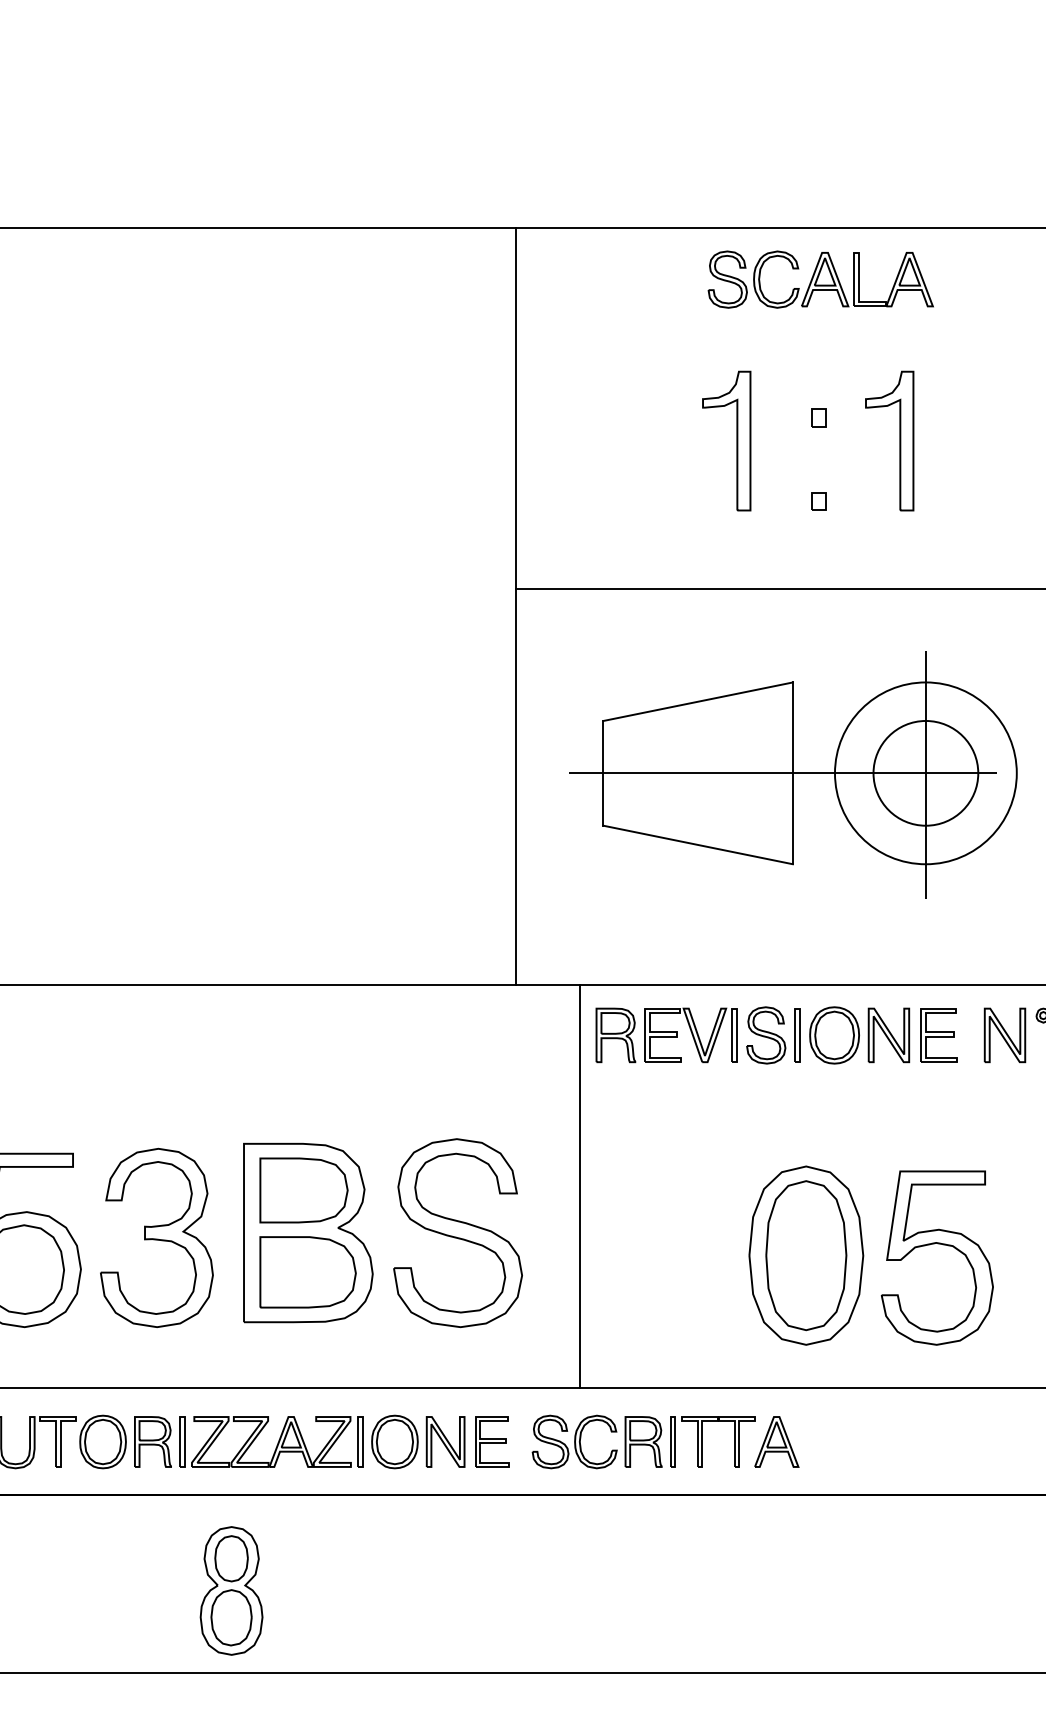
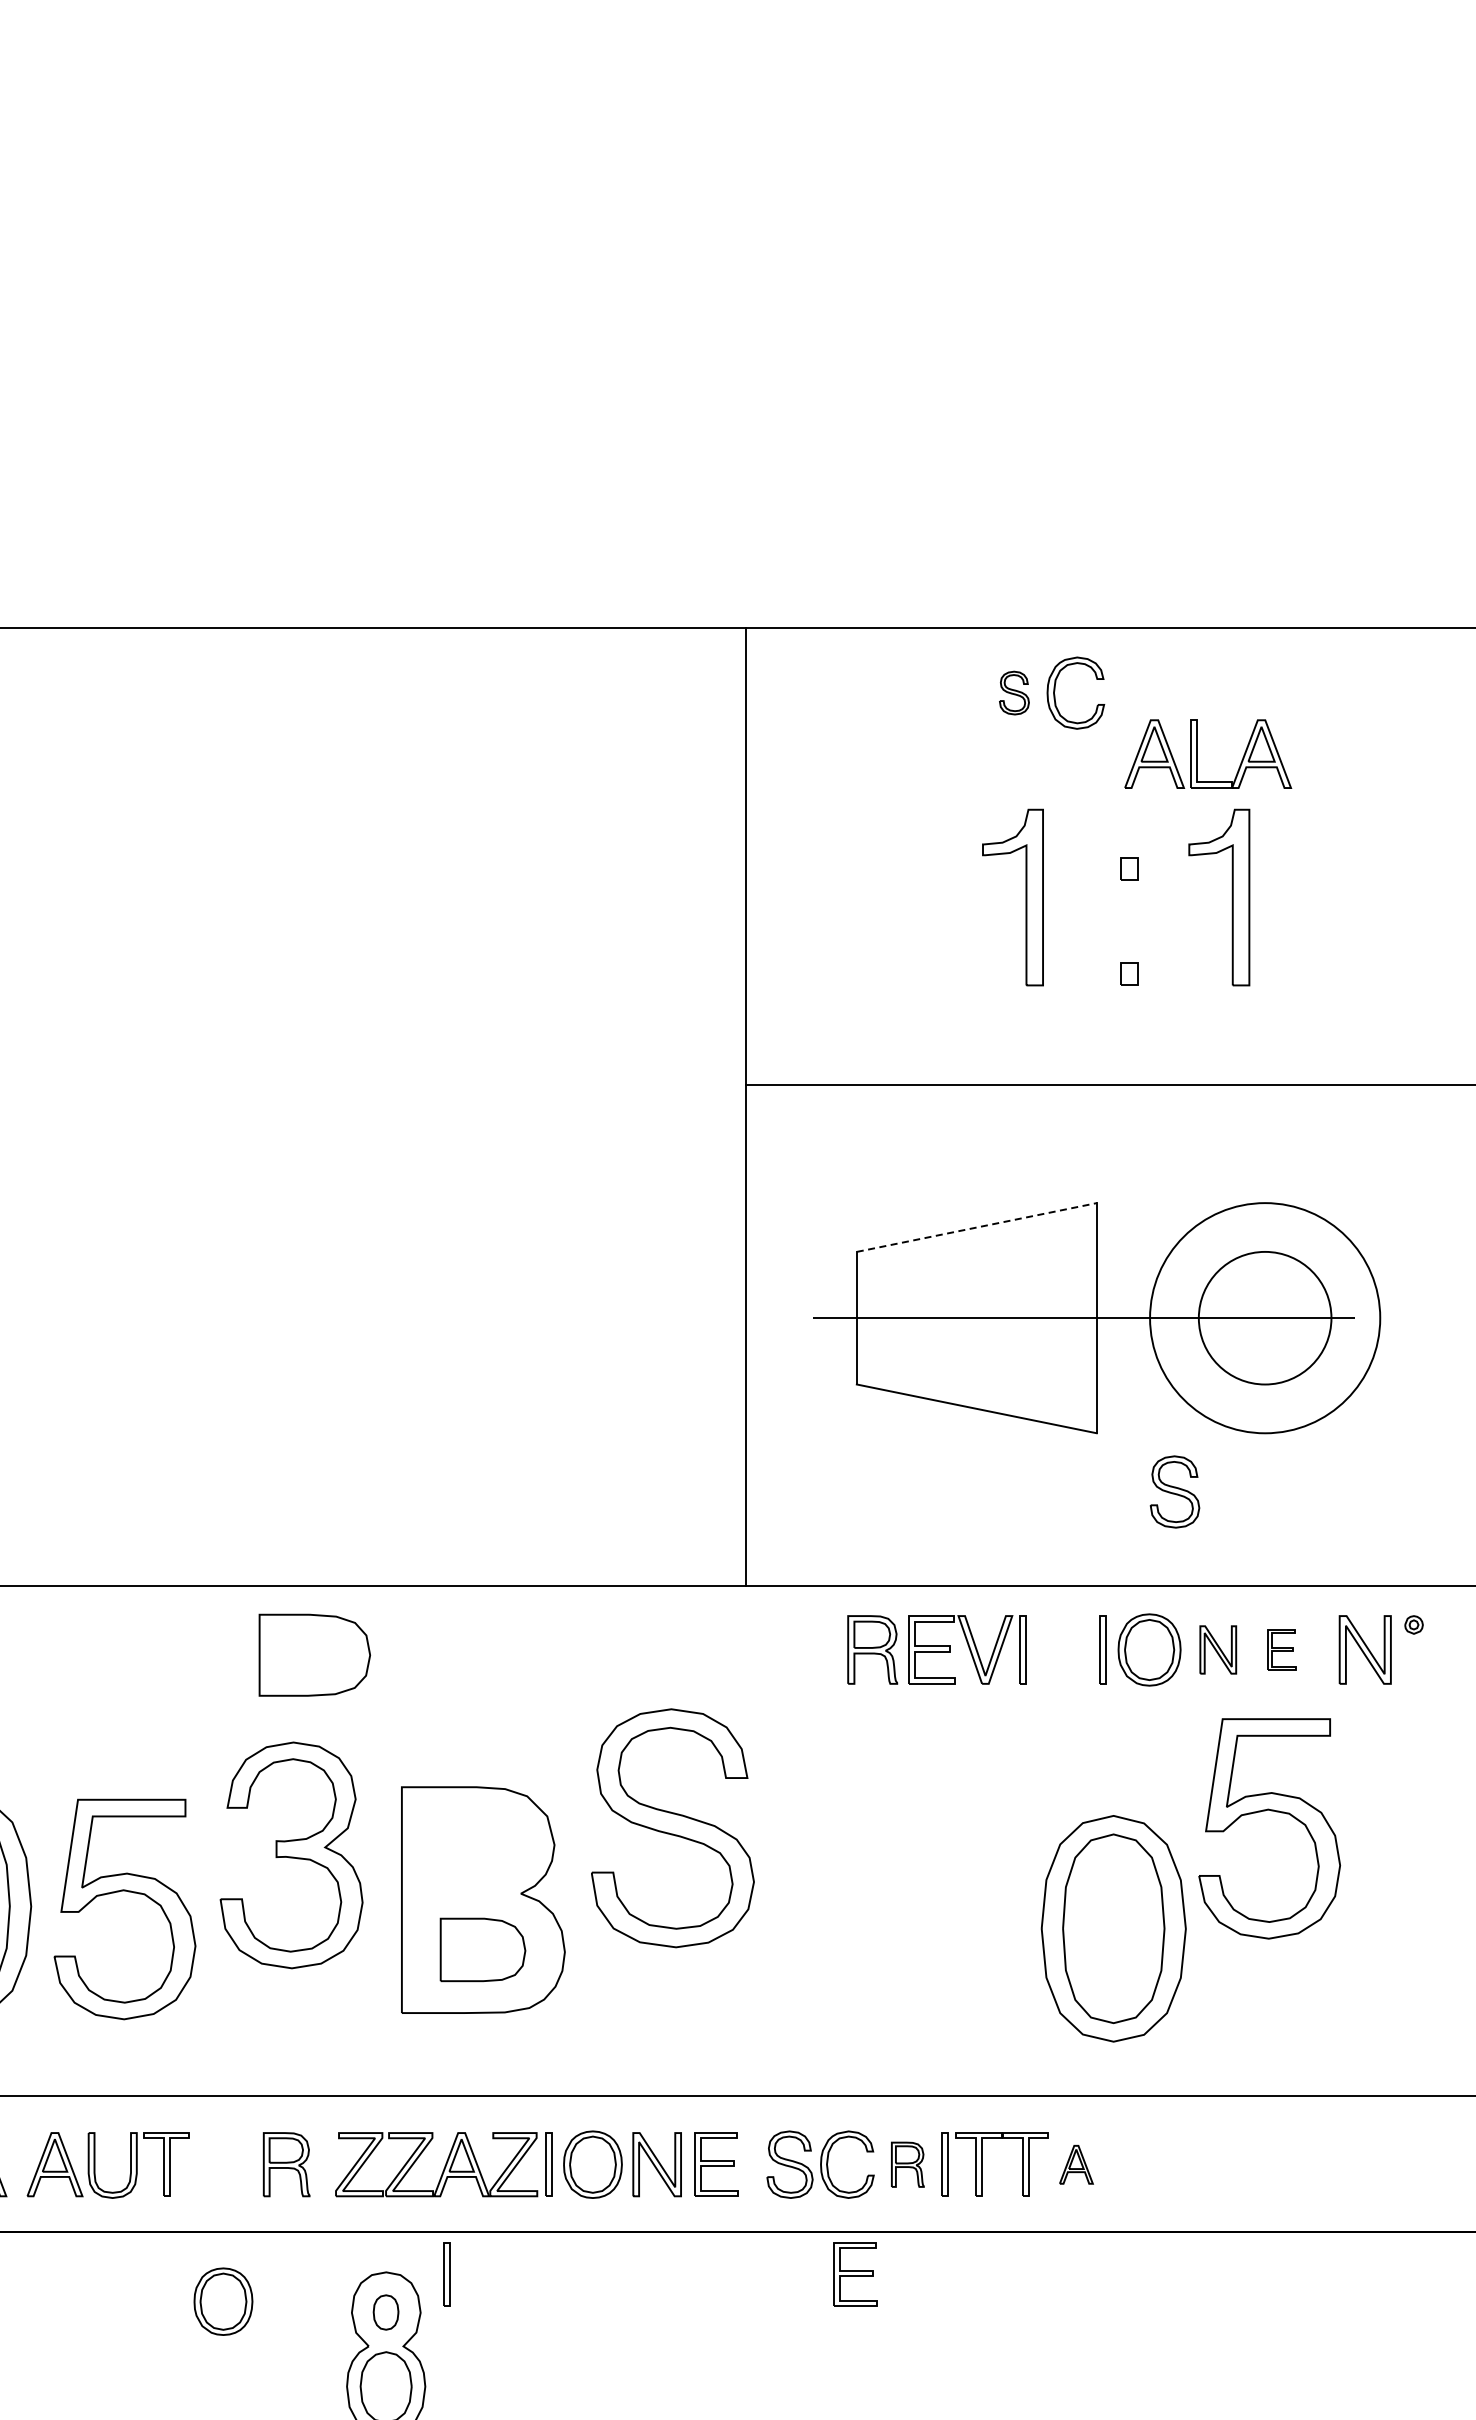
part: (727, 279) -> (1014, 692), size x0.6
part: (859, 279) -> (1197, 753), moved
line: (698, 701) -> (977, 1227), solid -> dashed
line: (926, 774) -> (1265, 1319), removed
part: (765, 1035) -> (1174, 1491), moved
part: (888, 1035) -> (1217, 1649), size x0.7
part: (938, 1035) -> (1281, 1649), size x0.6
line: (580, 1185) -> (827, 1840), removed
part: (303, 1189) -> (314, 1654), moved
part: (457, 1233) -> (672, 1828), moved
part: (156, 1238) -> (291, 1855), moved
part: (938, 1244) -> (1271, 1811), moved
part: (307, 1272) -> (482, 1949), size x0.7
part: (103, 1441) -> (223, 2301), moved
part: (182, 1441) -> (446, 2274), moved
part: (643, 1441) -> (907, 2164), size x0.7
part: (776, 1441) -> (1076, 2164), size x0.6
part: (602, 1528) -> (855, 2274), added
part: (231, 1558) -> (385, 2312), size x0.6

